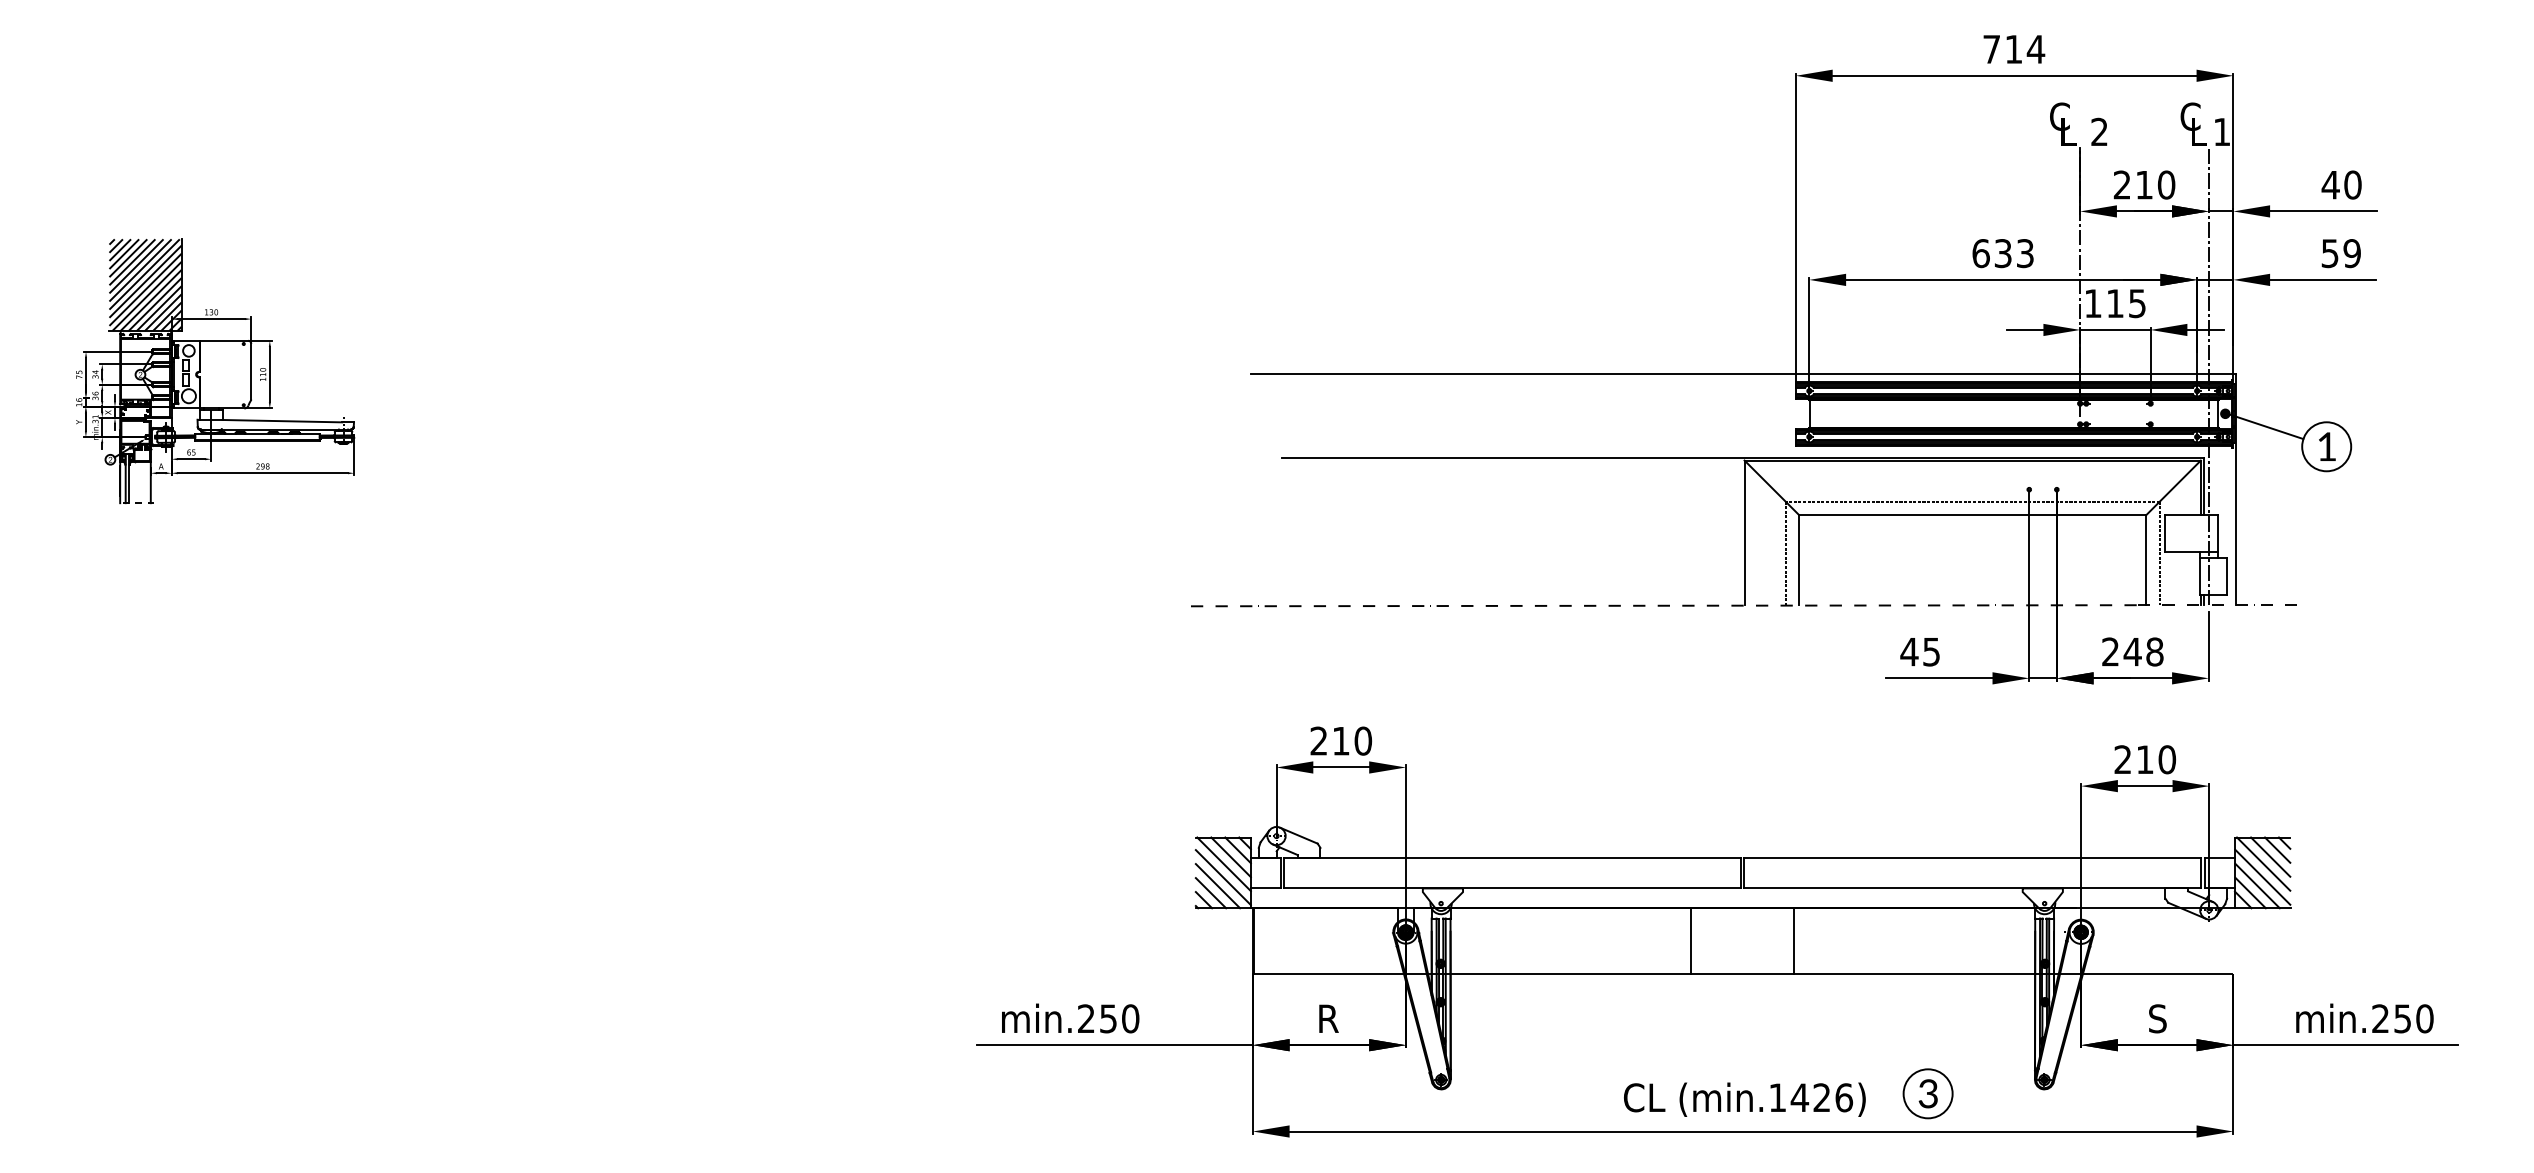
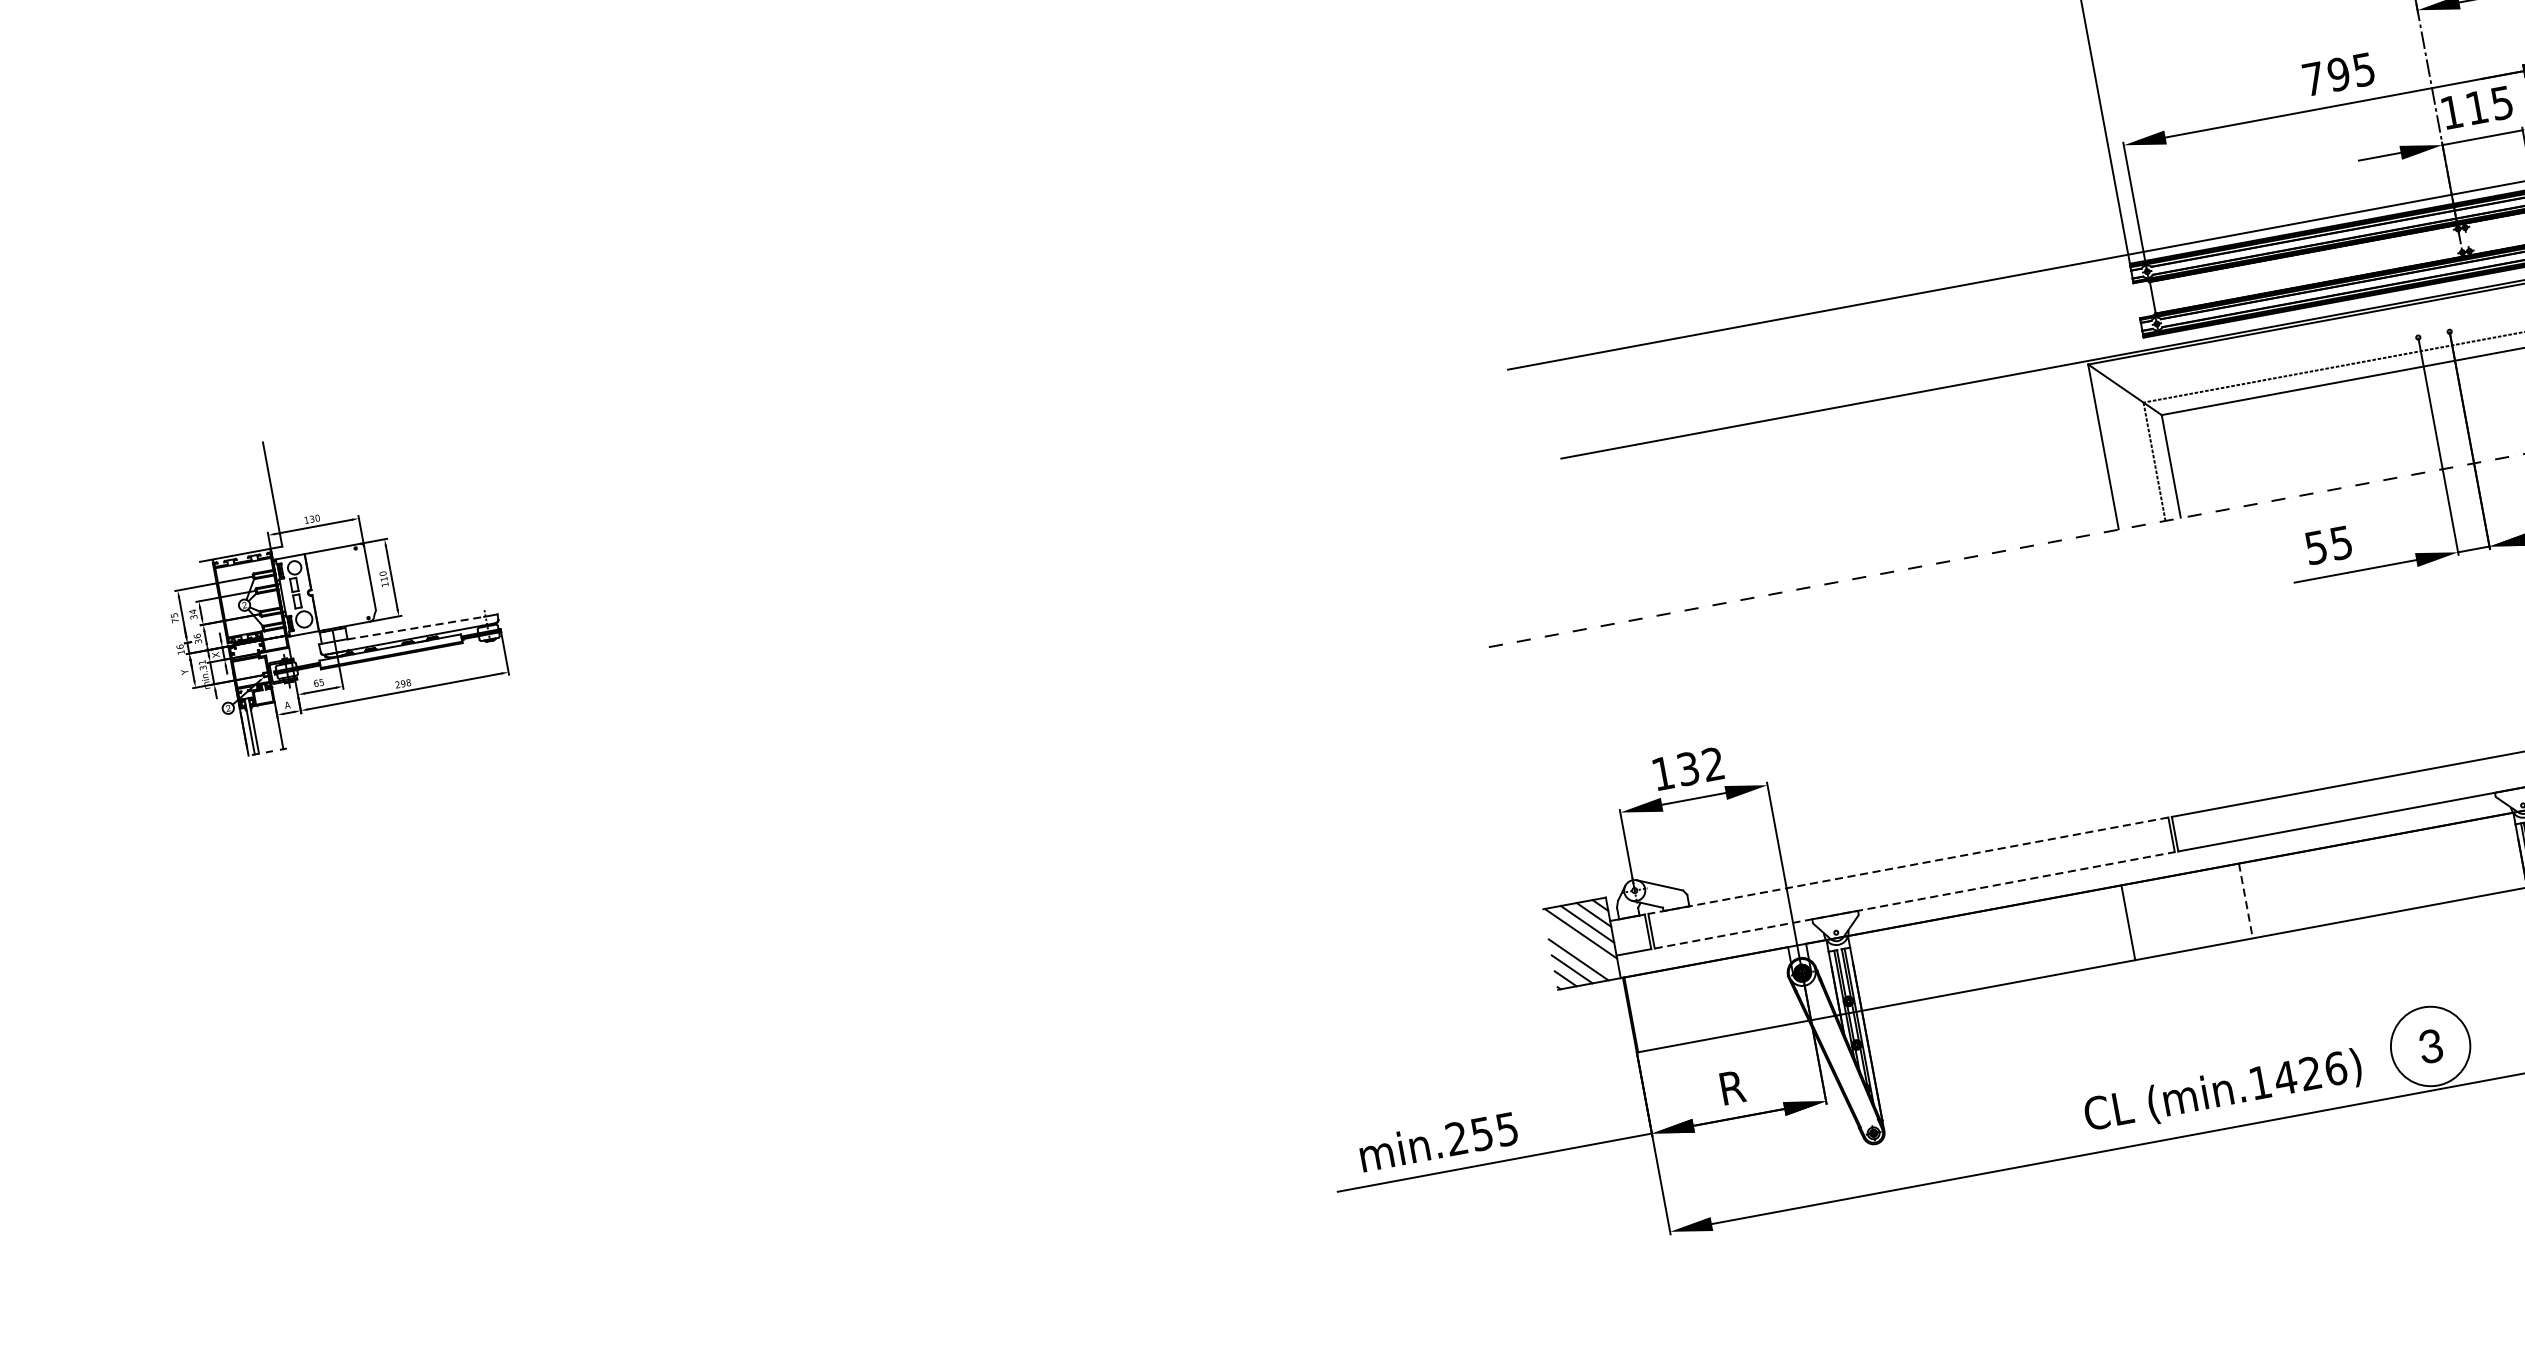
text: (2002, 253) -> (2338, 74), 633 -> 795
hatch: (145, 284) -> (231, 501), removed
line: (282, 421) -> (416, 628), solid -> dashed
text: (1909, 652) -> (2316, 548), 45 -> 55
text: (1341, 740) -> (1688, 768), 210 -> 132
line: (1512, 858) -> (1908, 866), solid -> dashed
line: (1222, 877) -> (1581, 949), removed
line: (1512, 888) -> (1914, 900), solid -> dashed
line: (1794, 941) -> (2246, 901), solid -> dashed
text: (1130, 1018) -> (1507, 1128), min.250 -> min.255
circle: (1927, 1093) -> (2429, 1046), size x1.4

